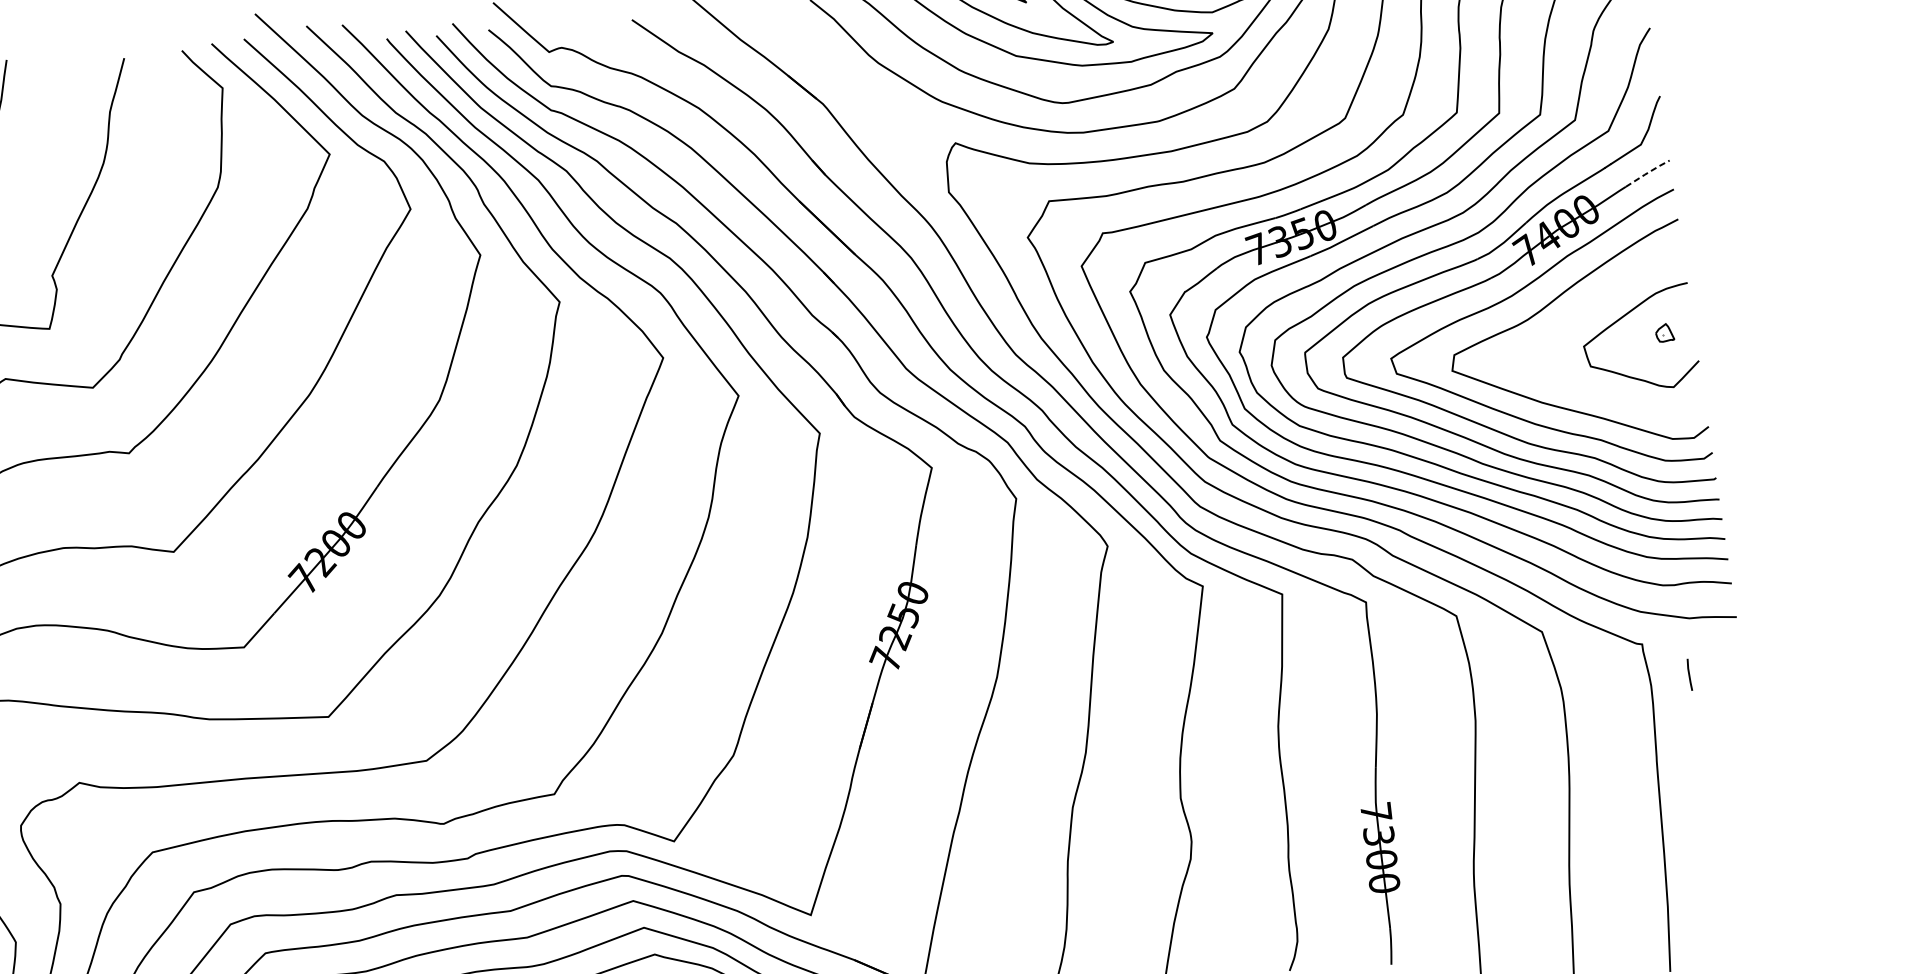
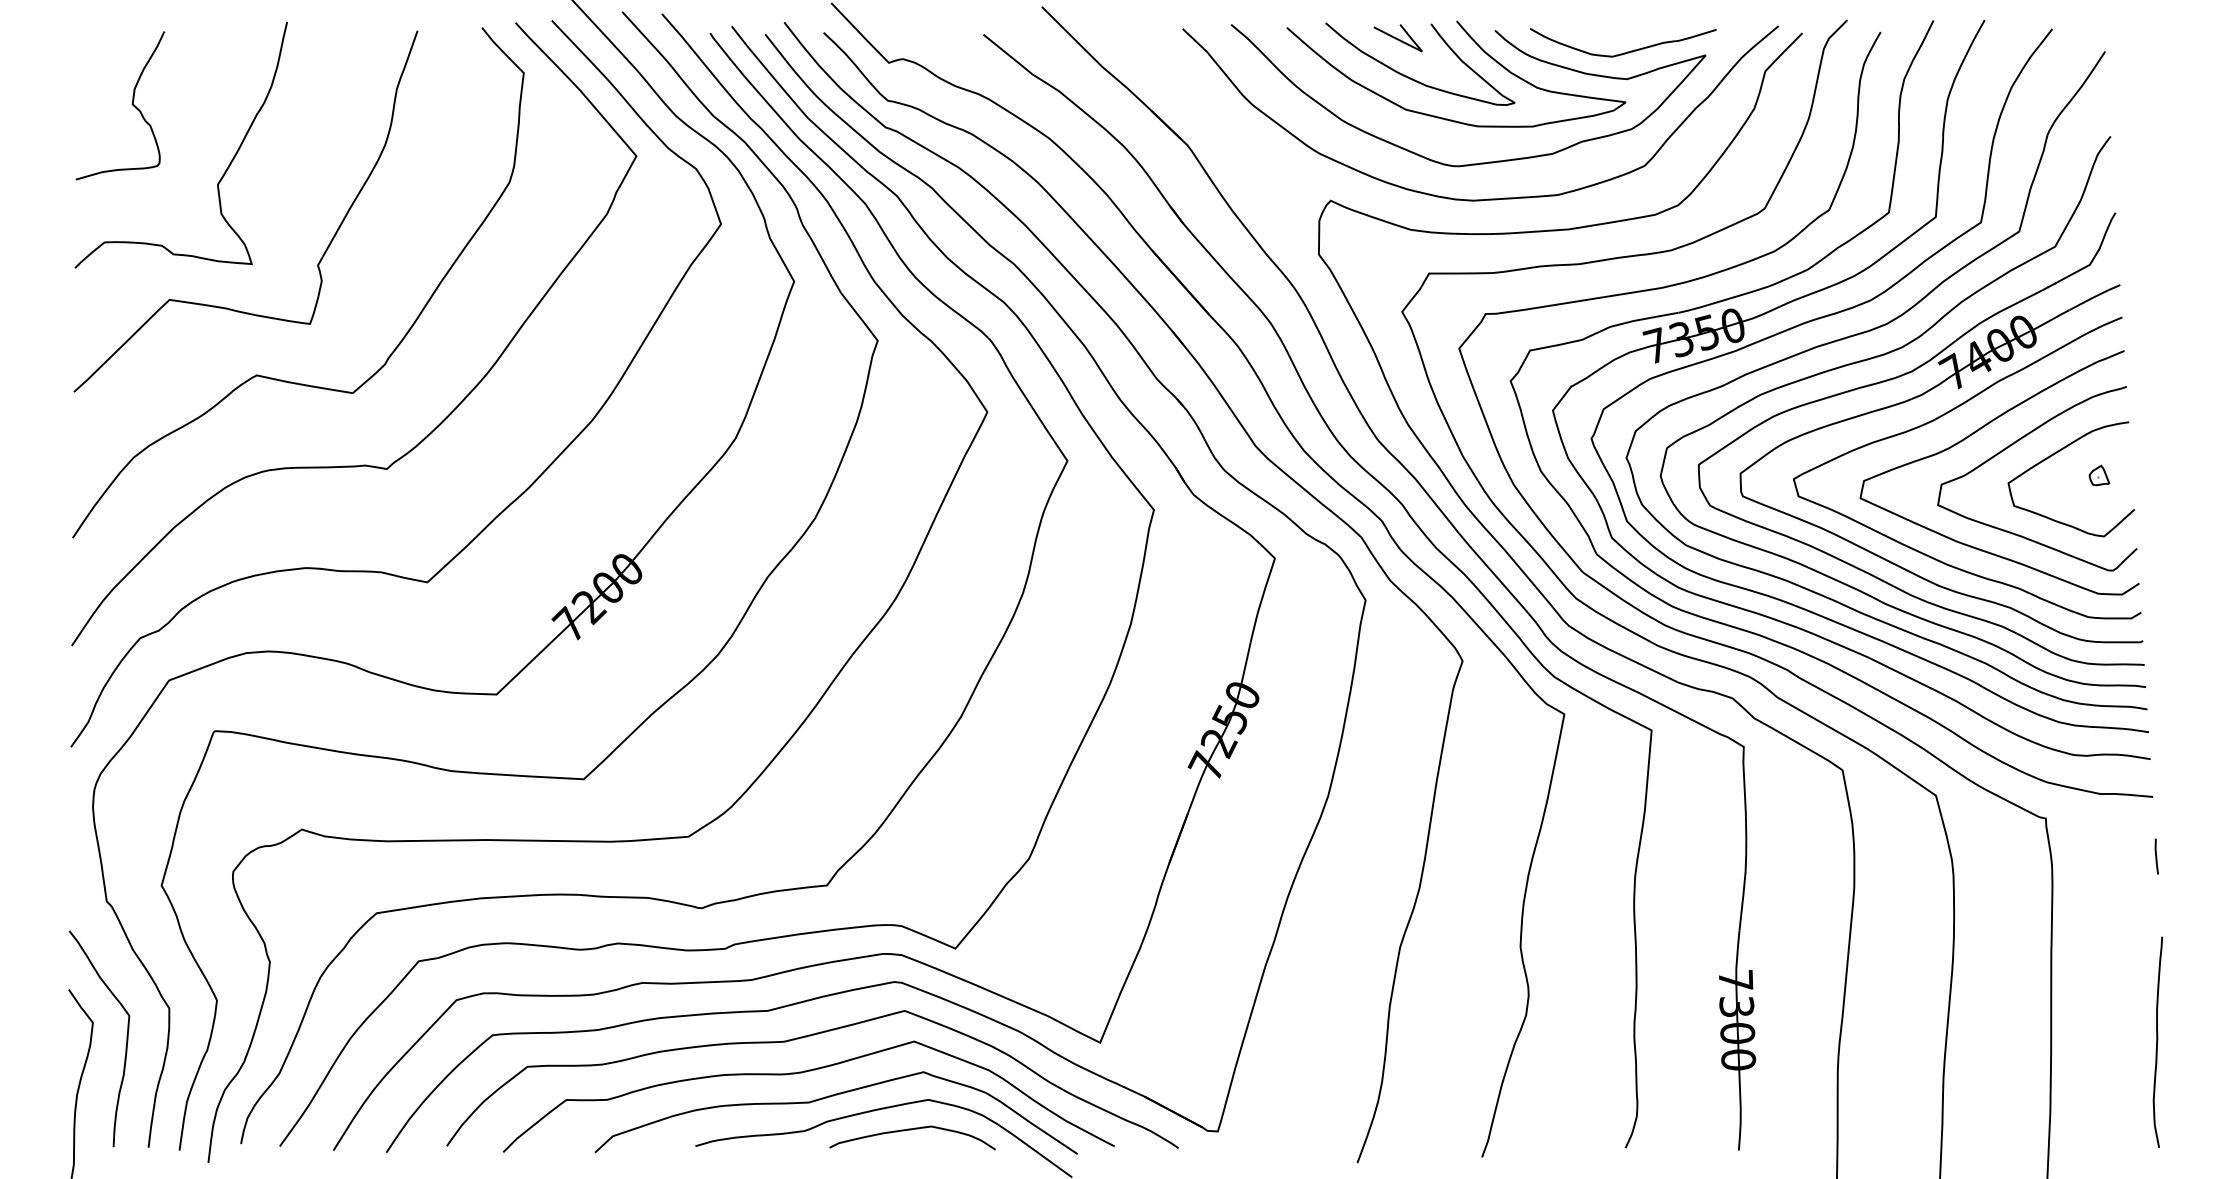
line: (1648, 172) -> (2095, 296), dashed -> solid
curve: (1587, 310) -> (2015, 443), added
line: (1689, 674) -> (2156, 856), moved
curve: (1758, 836) -> (2157, 1041), added

